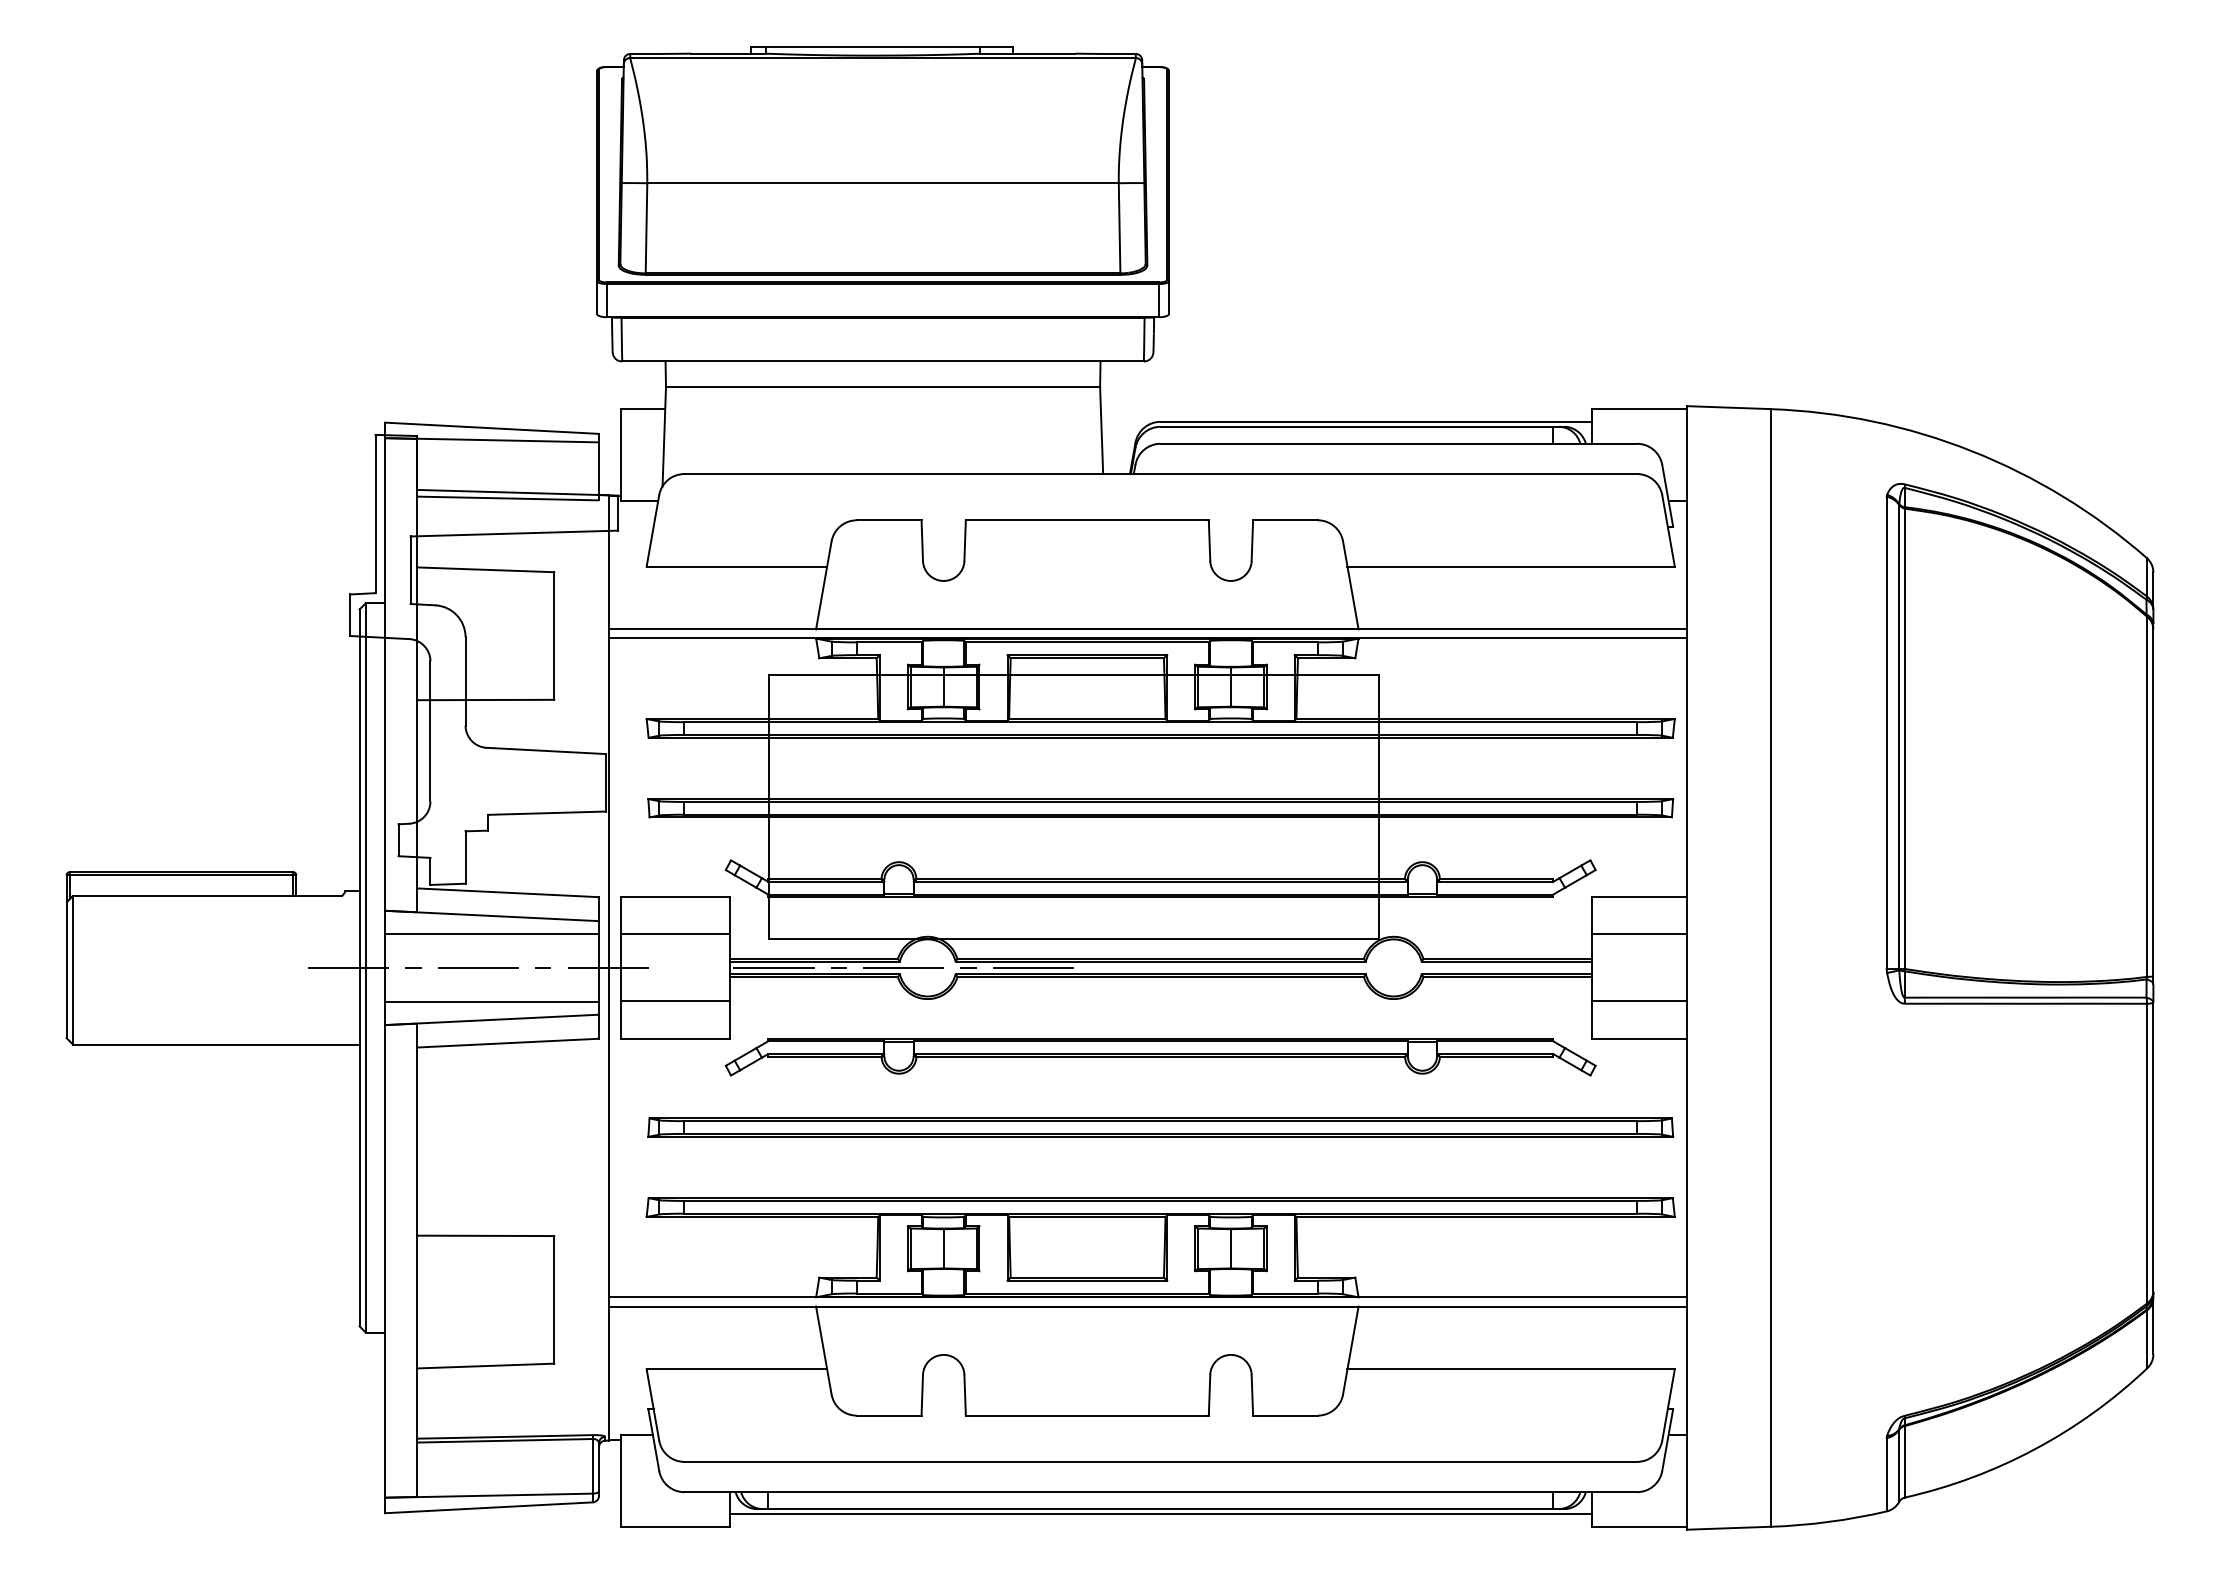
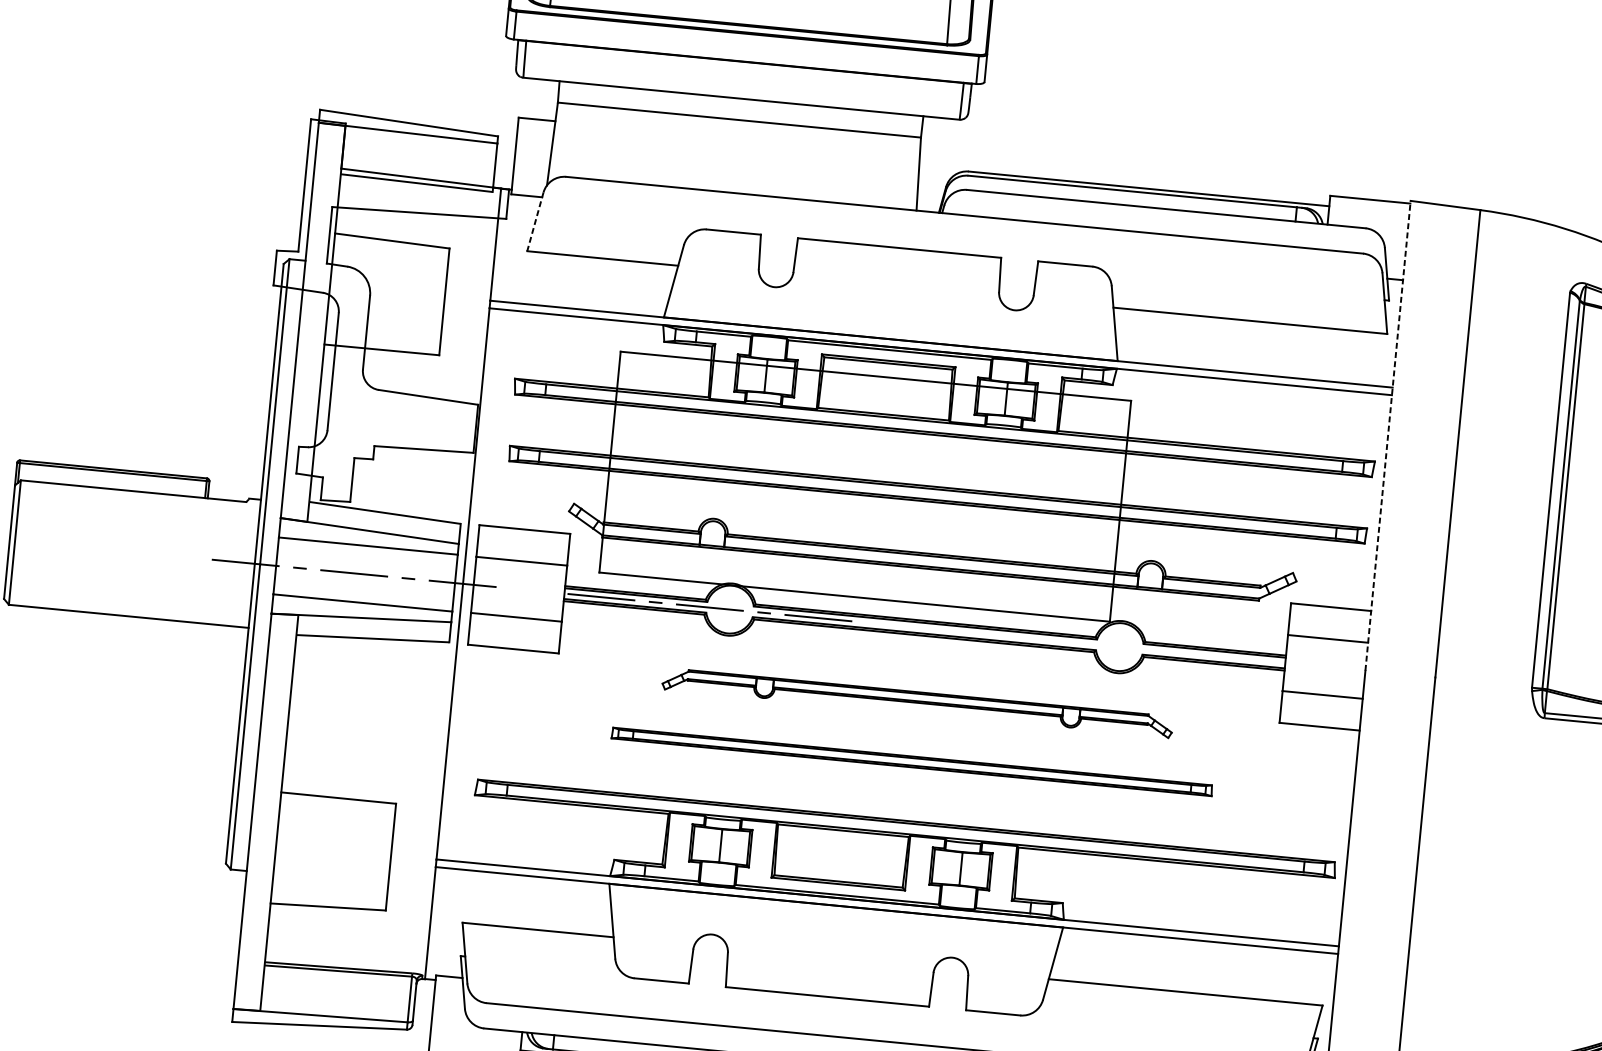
line: (652, 531) -> (534, 222), solid -> dashed
line: (1687, 687) -> (1388, 436), solid -> dashed
part: (1160, 1057) -> (917, 703), size x0.7
part: (1160, 1127) -> (911, 761), size x0.7

